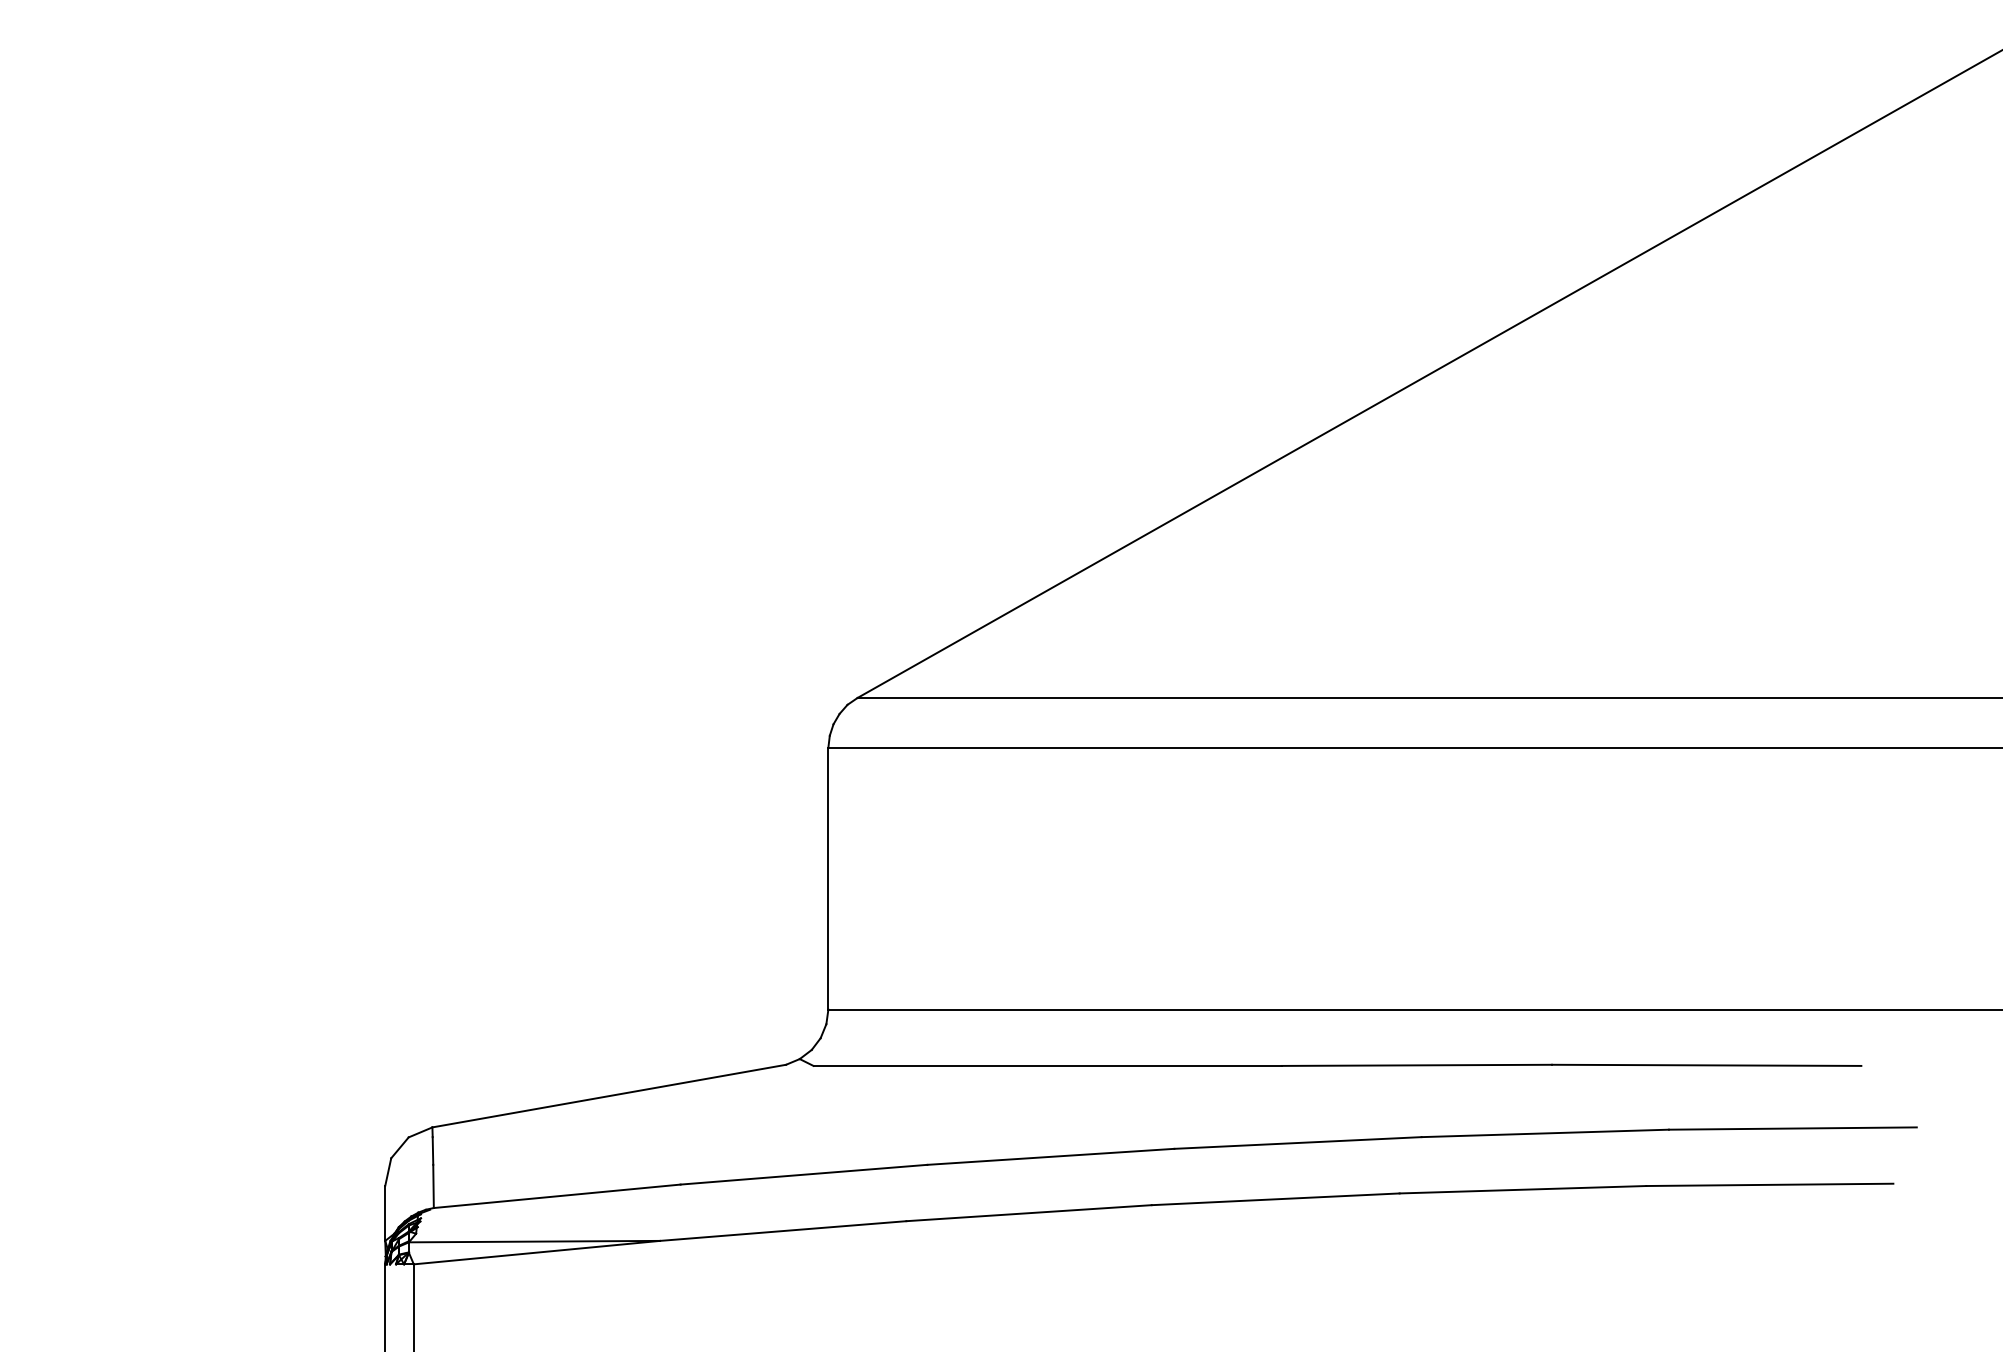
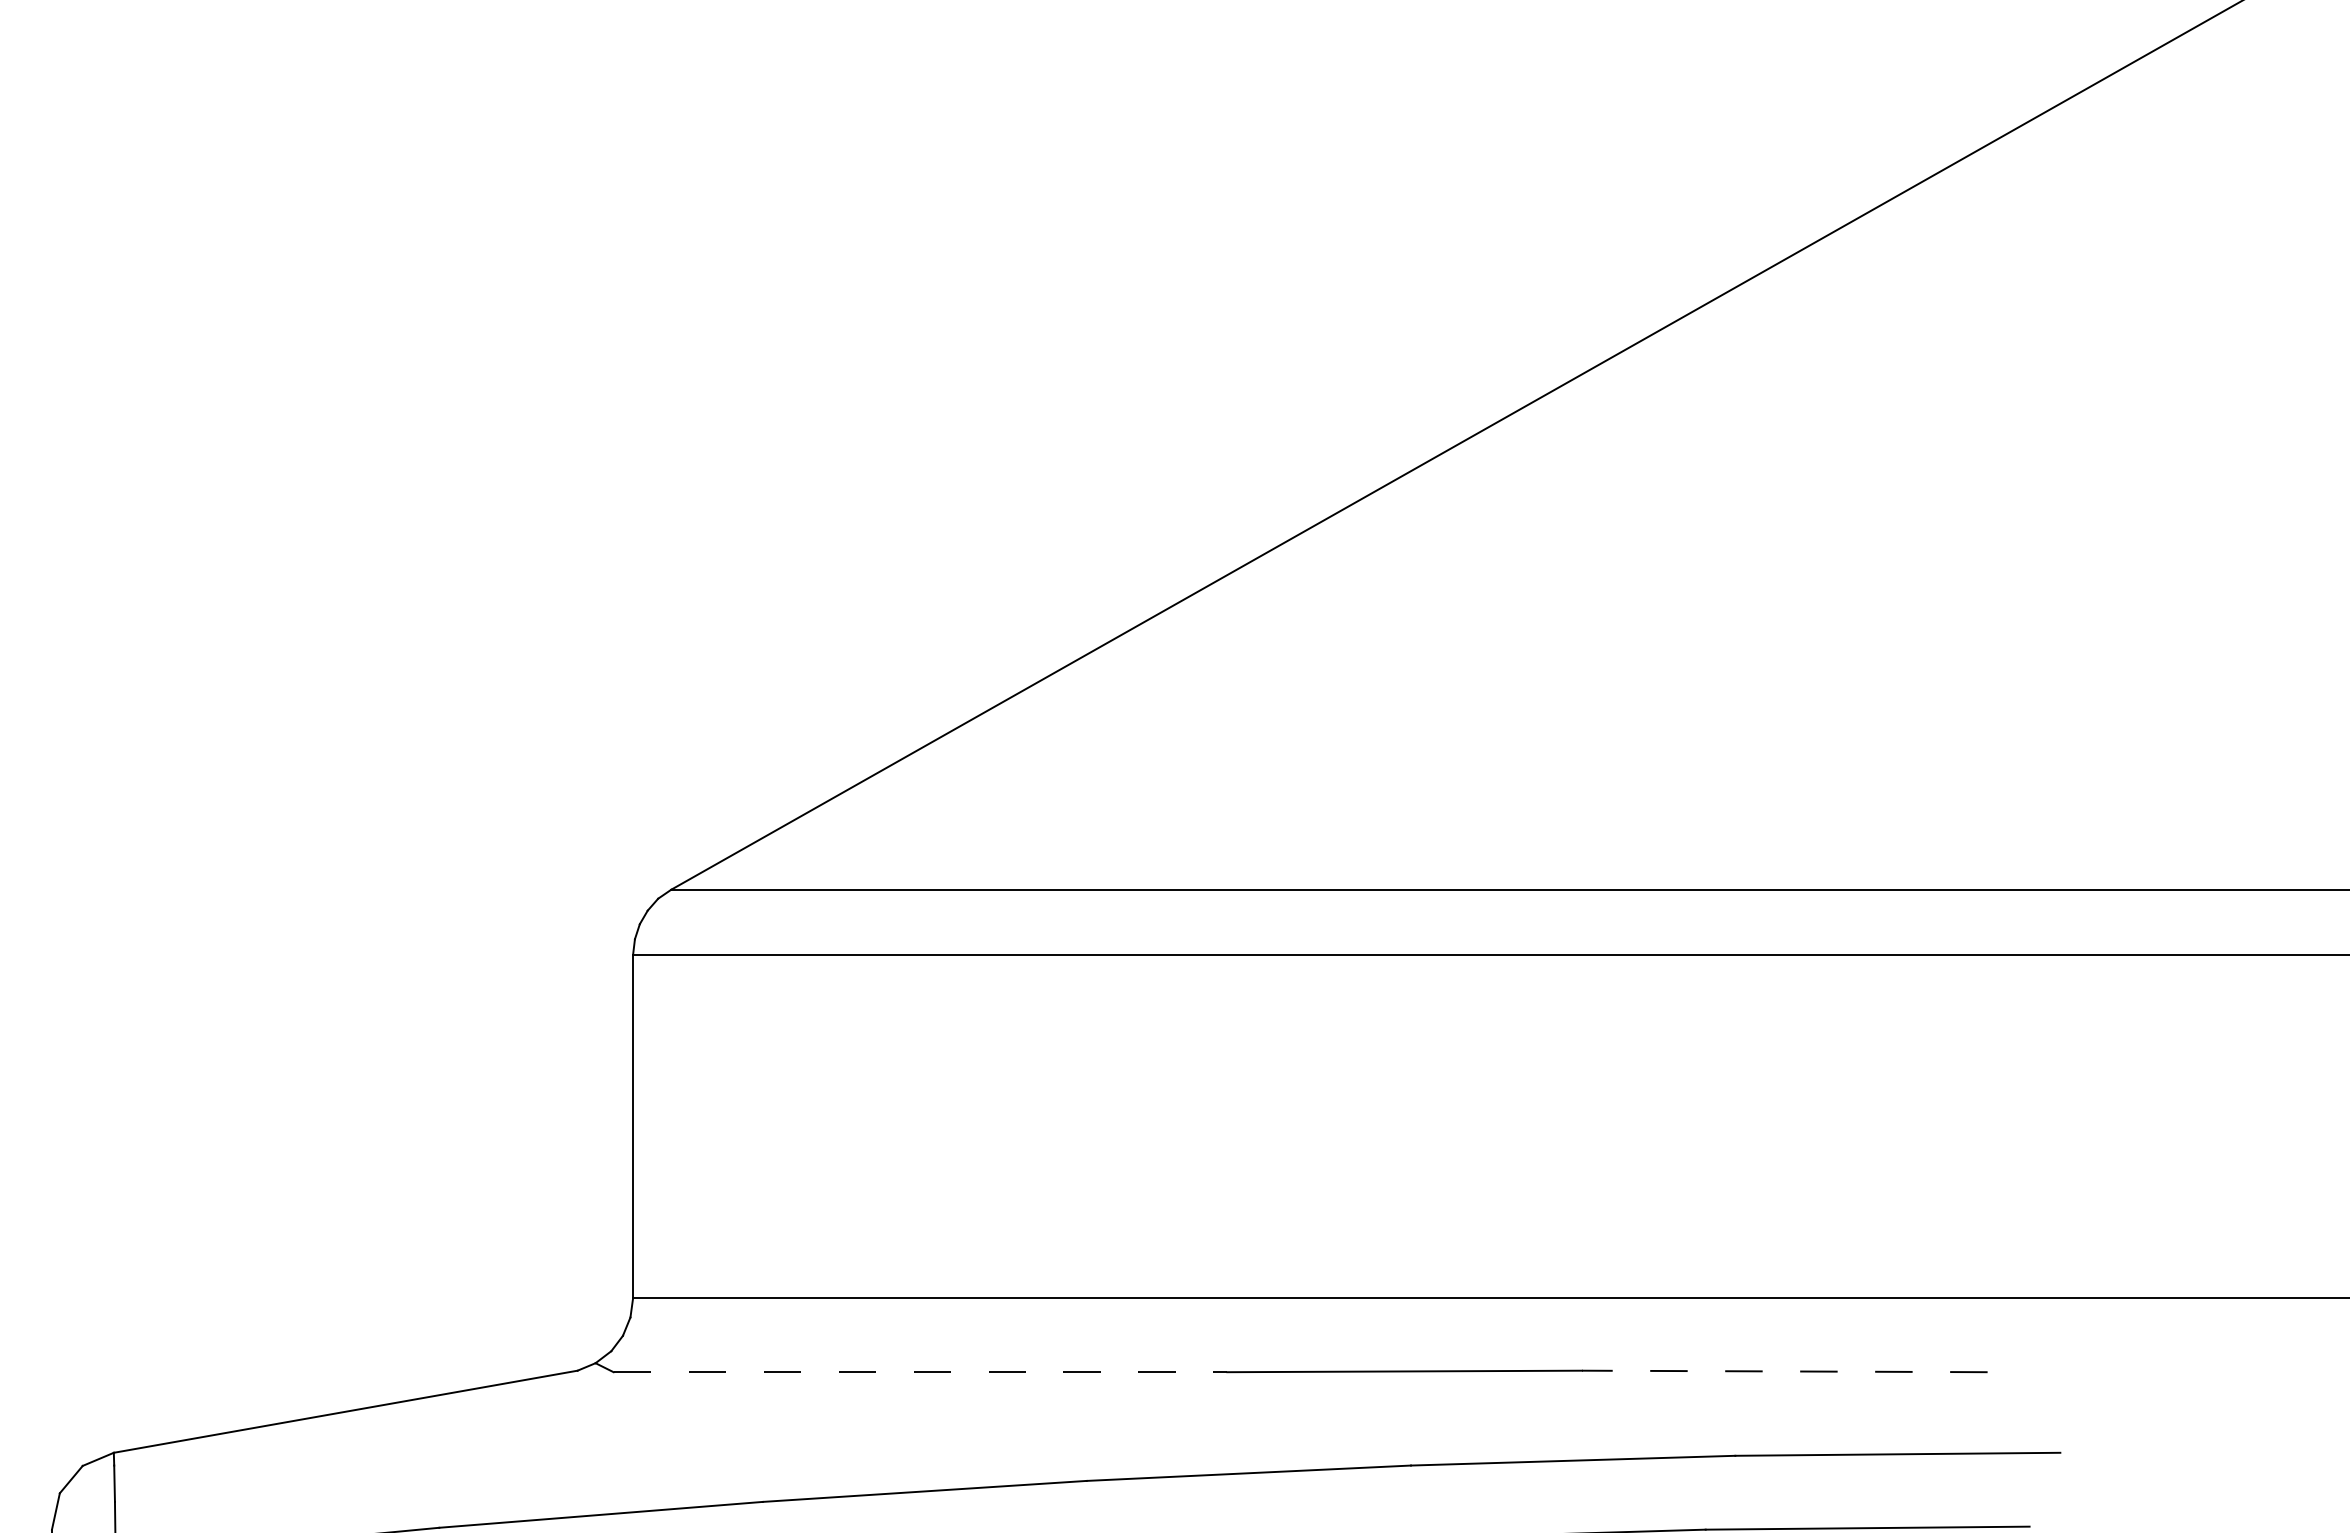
line: (1048, 1065) -> (921, 1371), solid -> dashed
line: (1706, 1065) -> (1784, 1371), solid -> dashed

